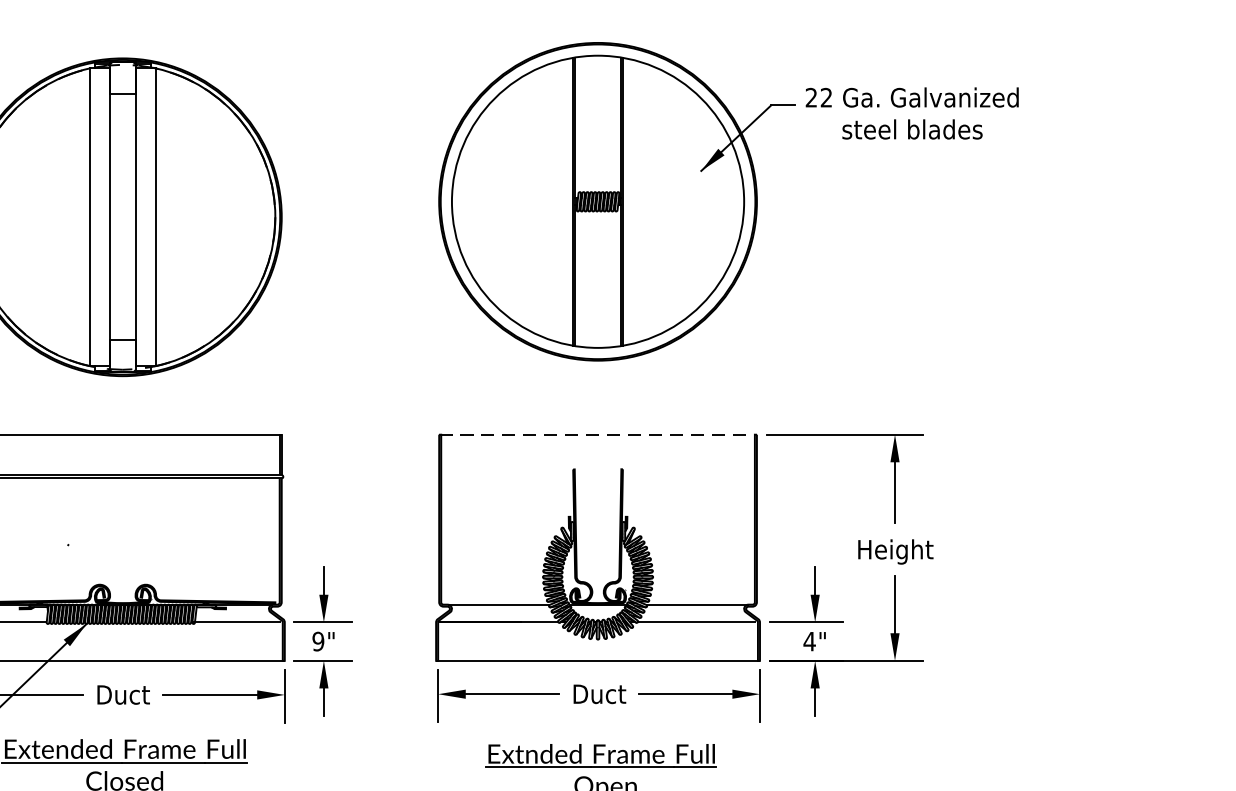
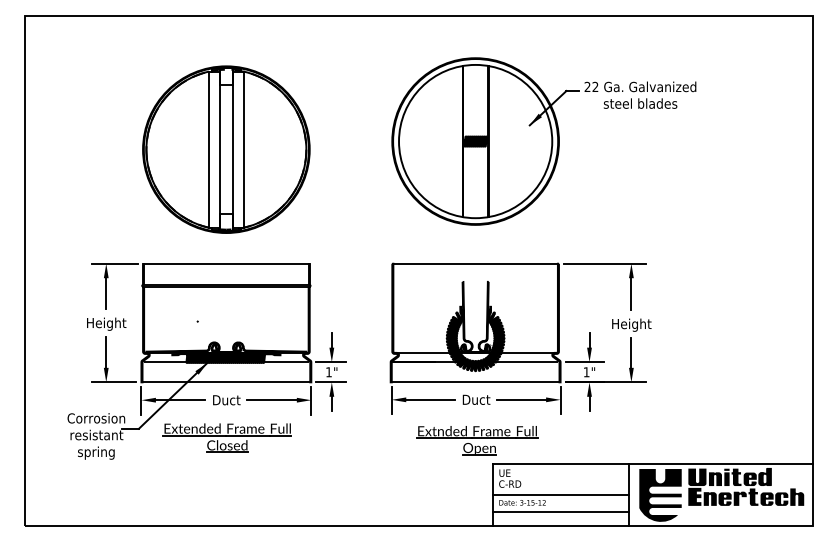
line: (597, 434) -> (475, 263), dashed -> solid
text: (317, 642) -> (328, 372), 9" -> 1"
text: (809, 642) -> (586, 372), 4" -> 1"

